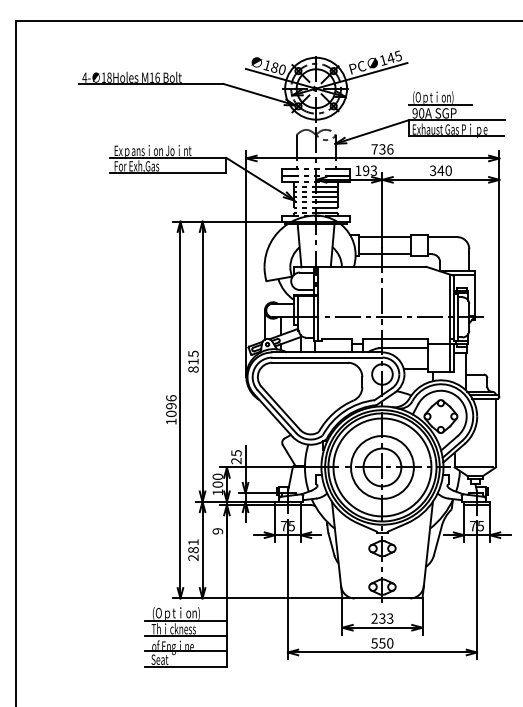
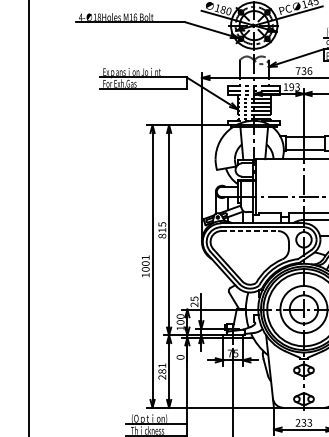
line: (310, 362) -> (250, 230), solid -> dashed
text: (171, 402) -> (145, 260), 1096 -> 1001
text: (217, 531) -> (180, 357), 9 -> 0

